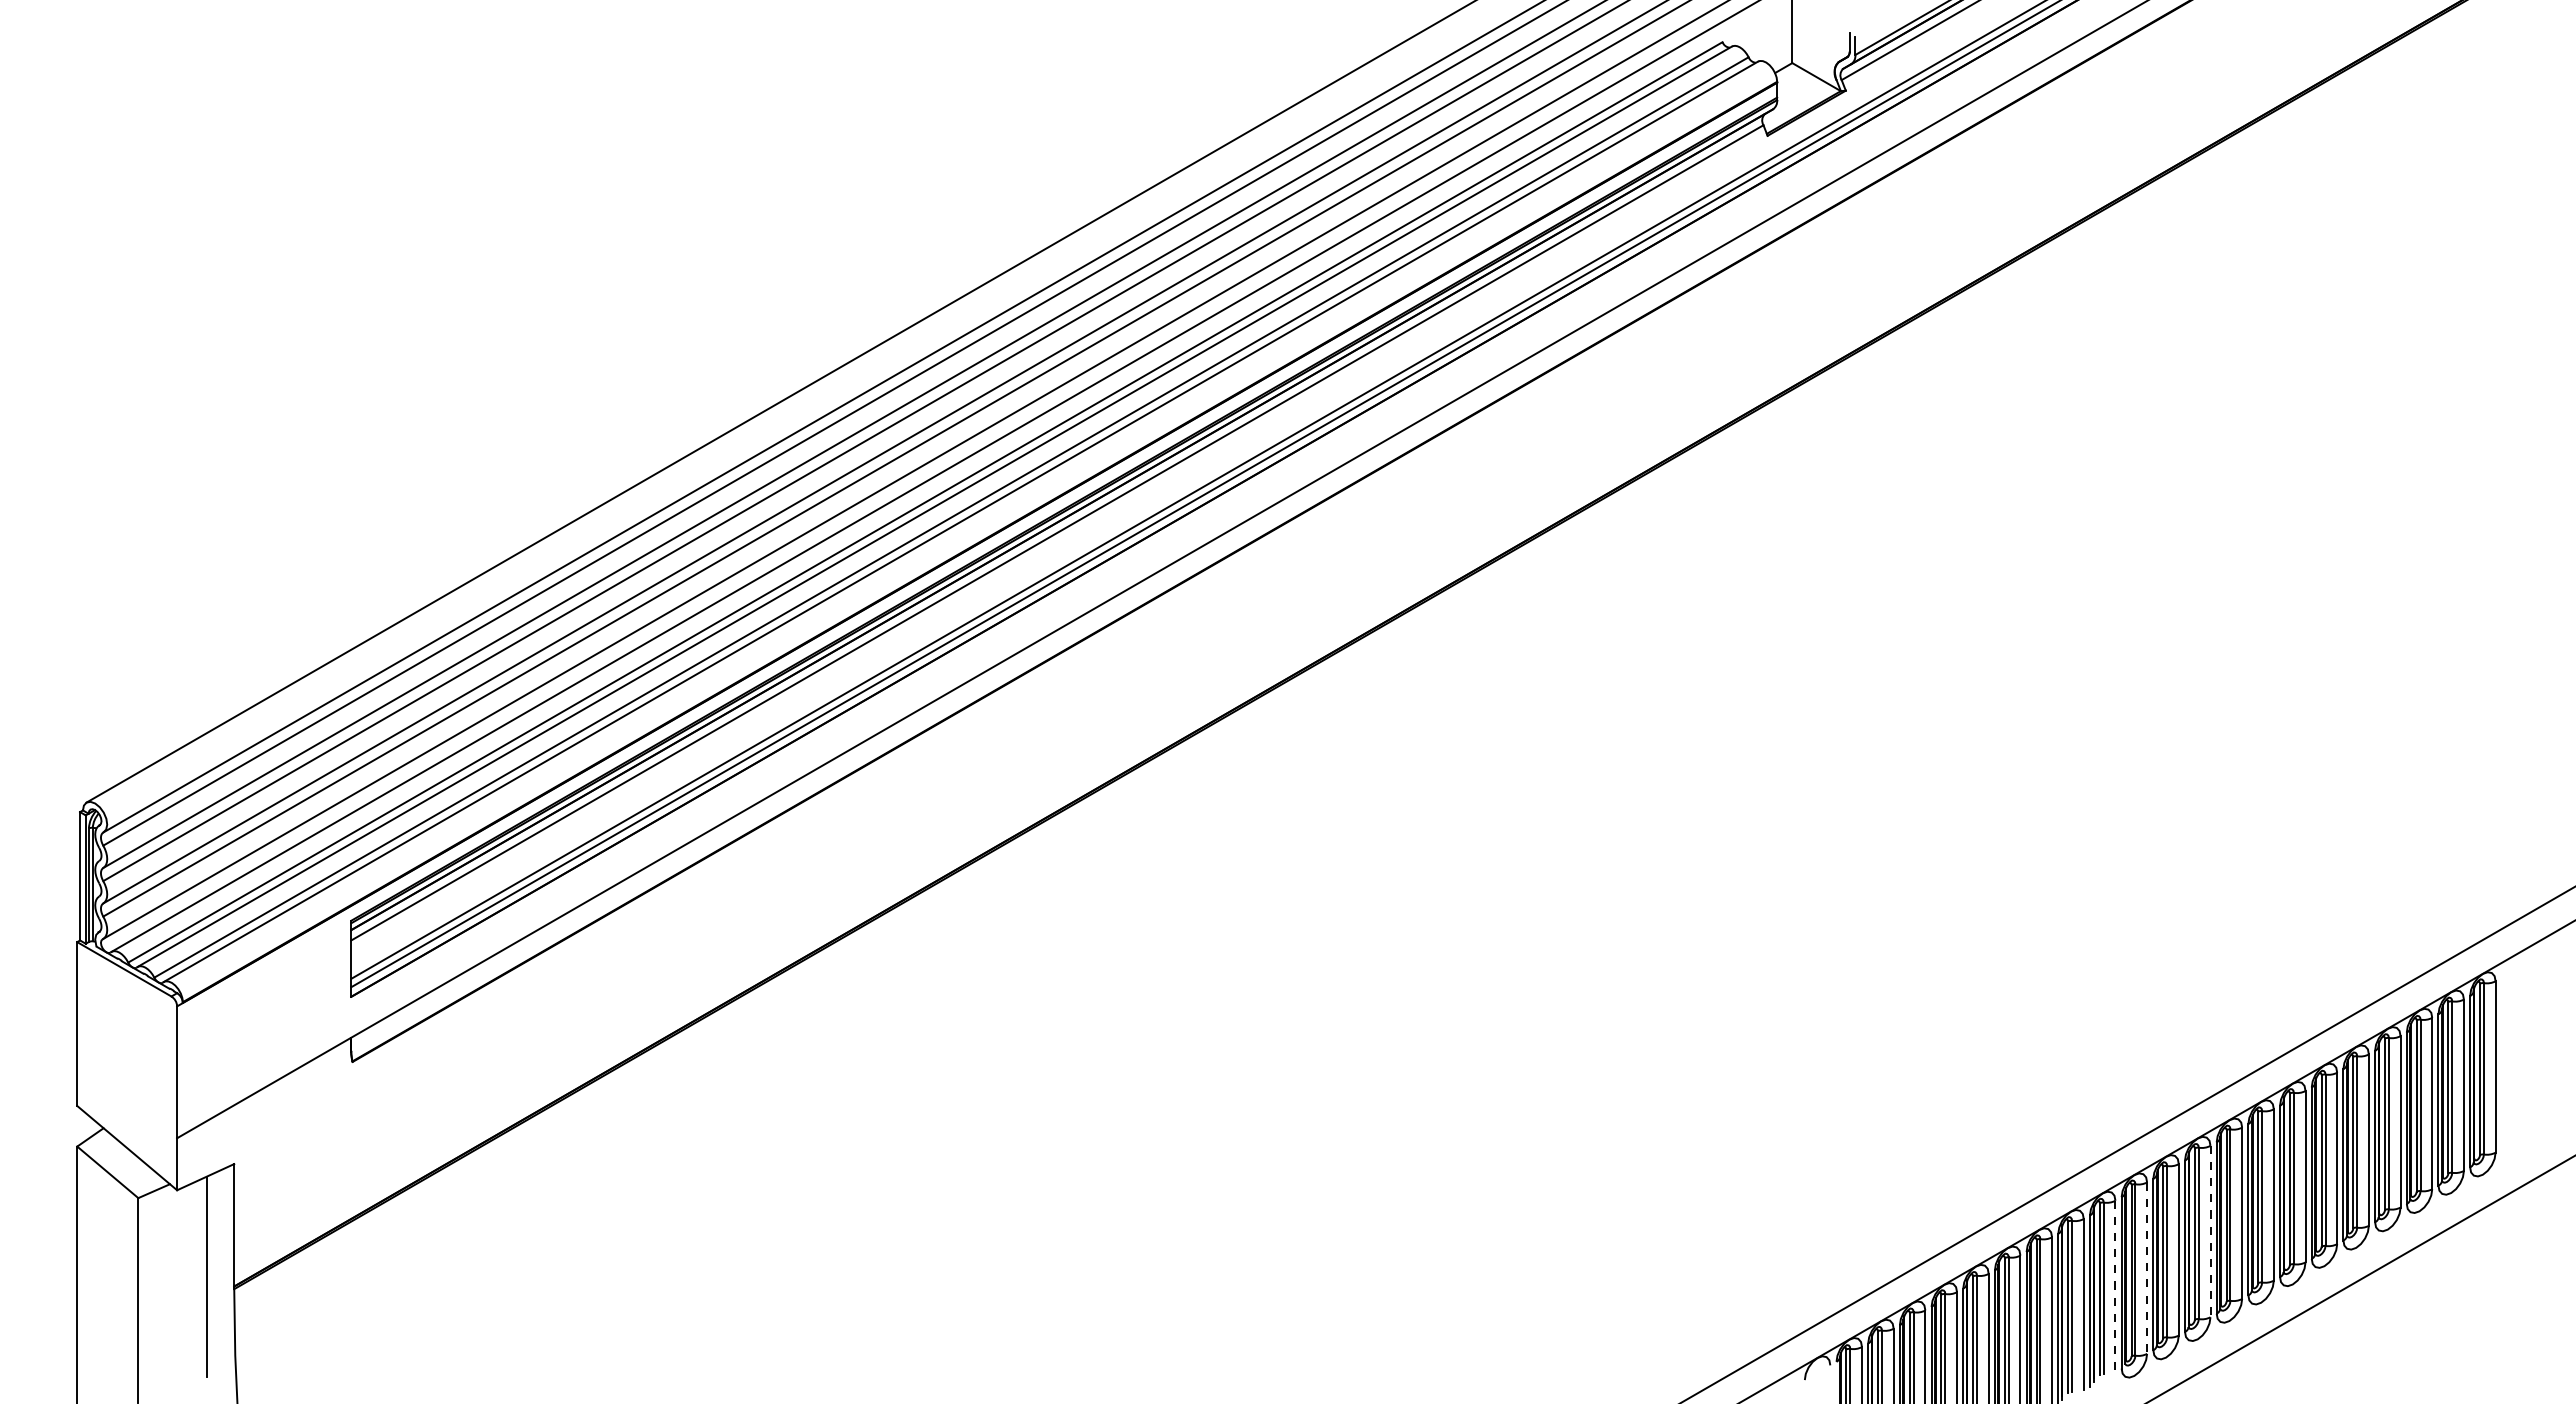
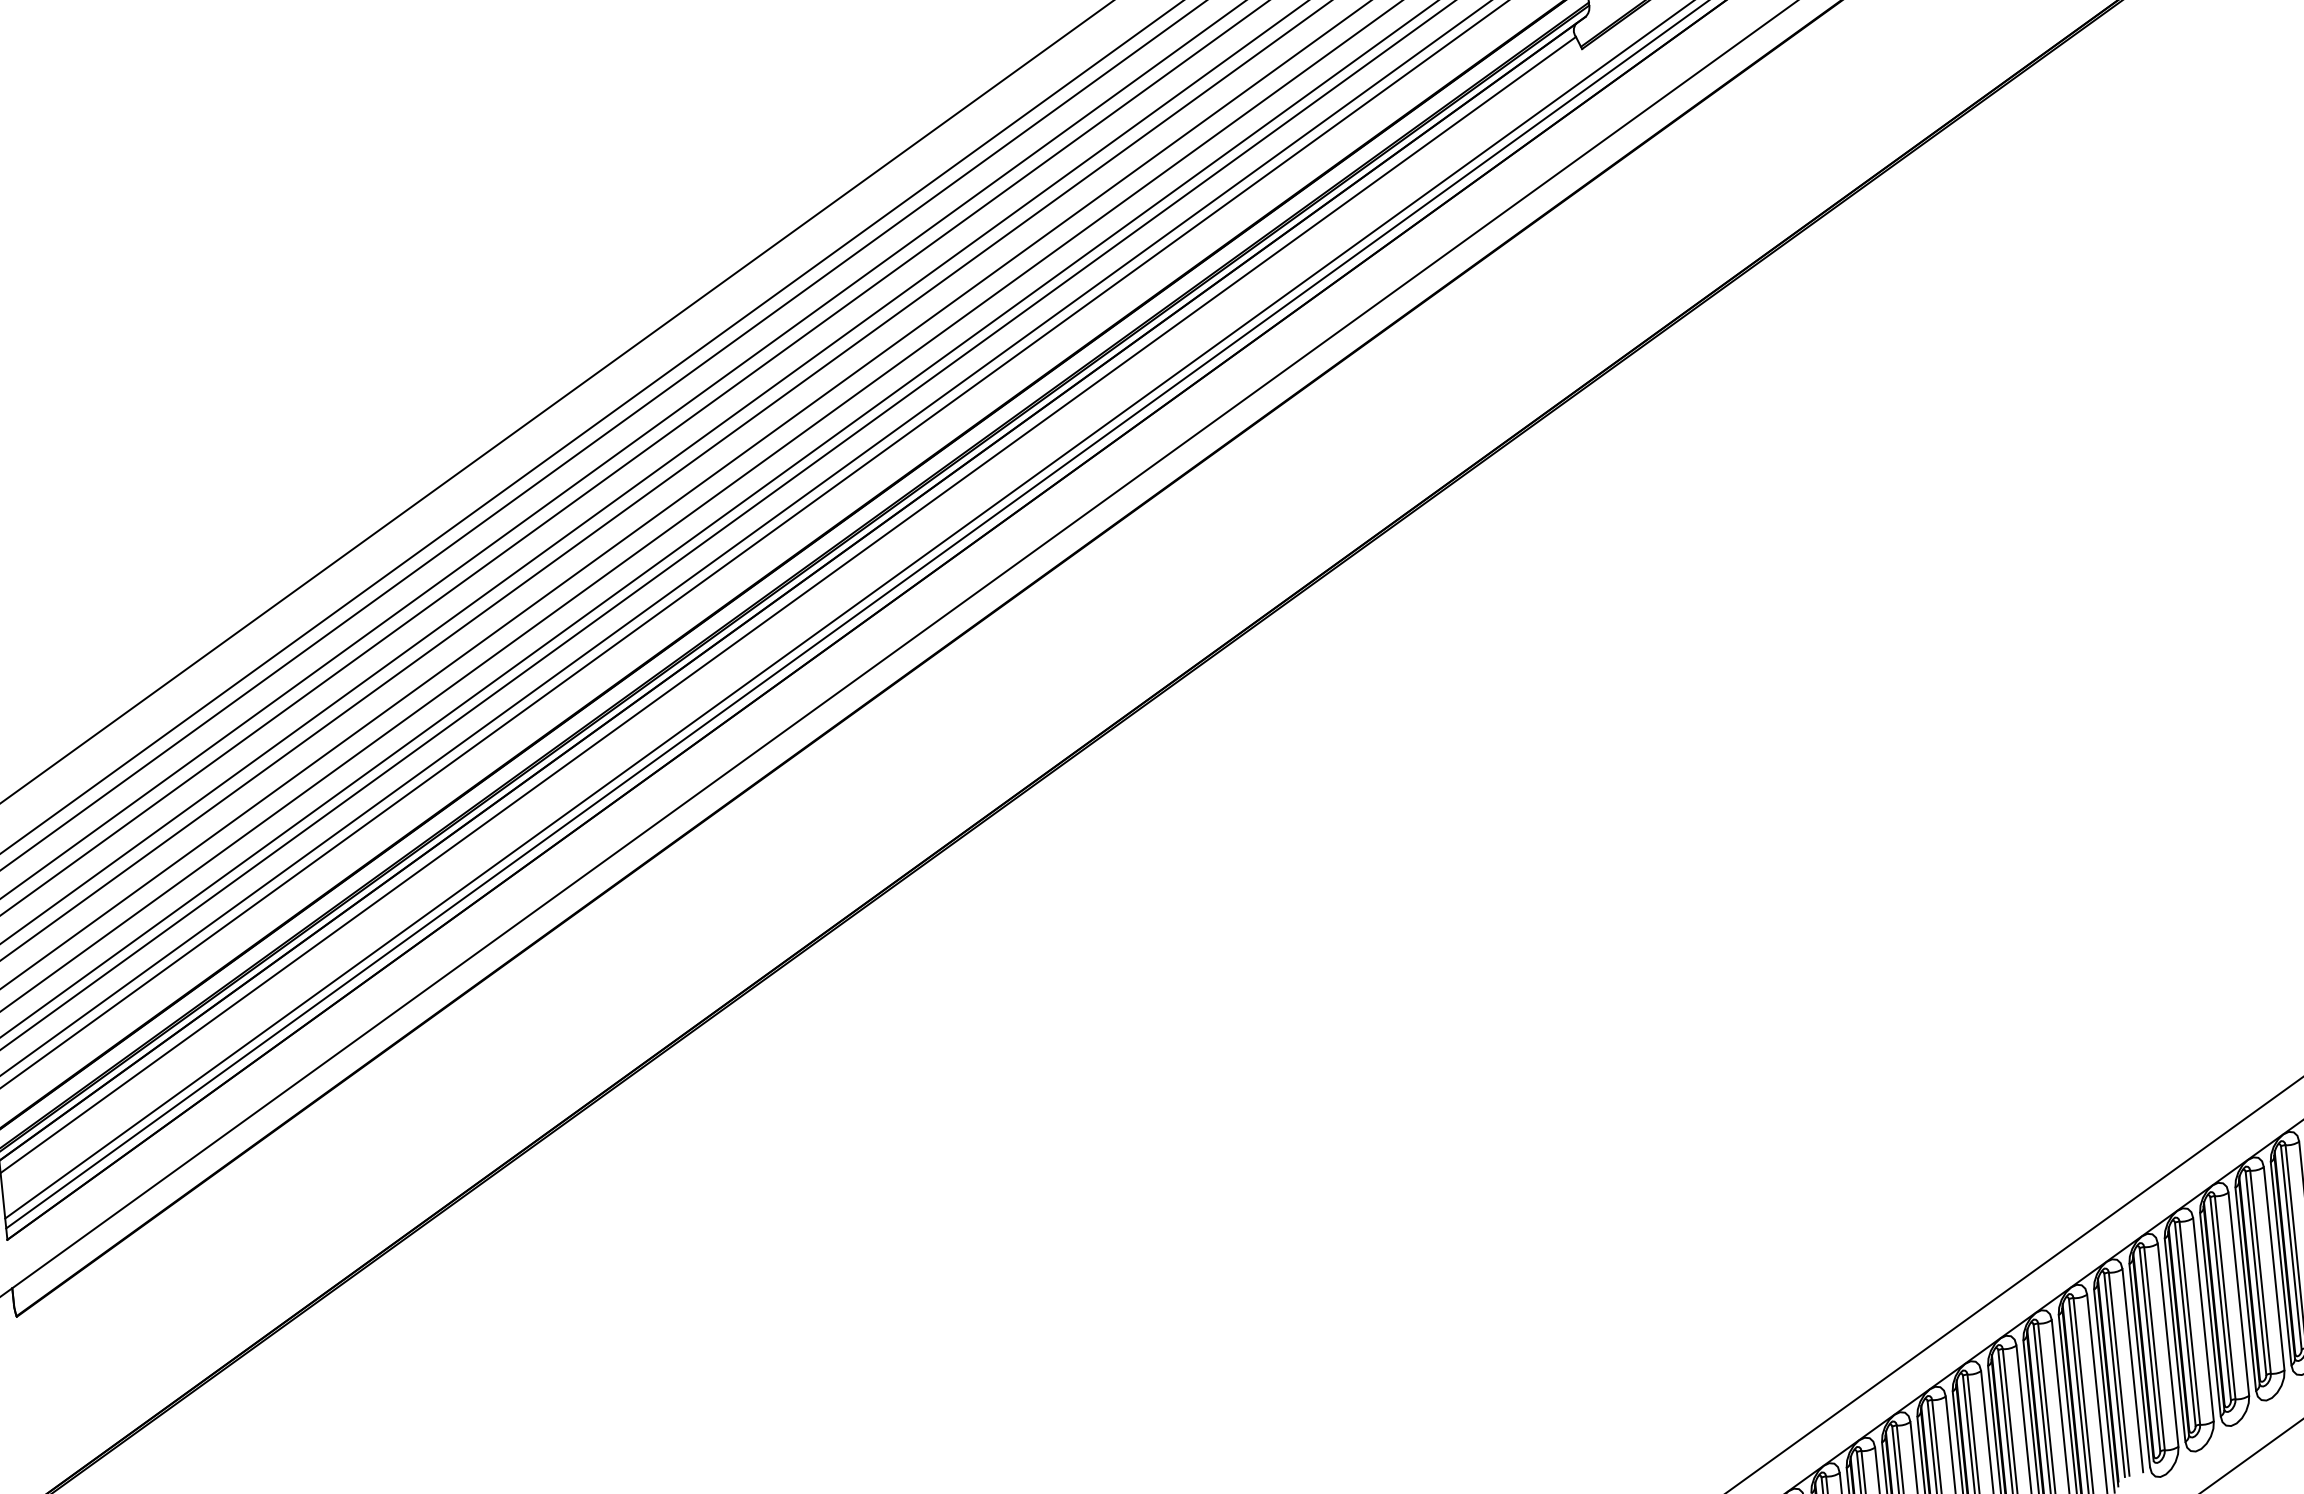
line: (2210, 1231) -> (2238, 1294), dashed -> solid
line: (2147, 1268) -> (2168, 1345), dashed -> solid
line: (2115, 1286) -> (2132, 1370), dashed -> solid

